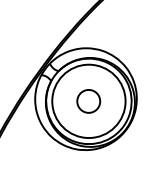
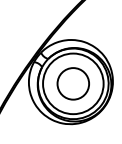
circle: (88, 101) -> (72, 83), size x1.67

